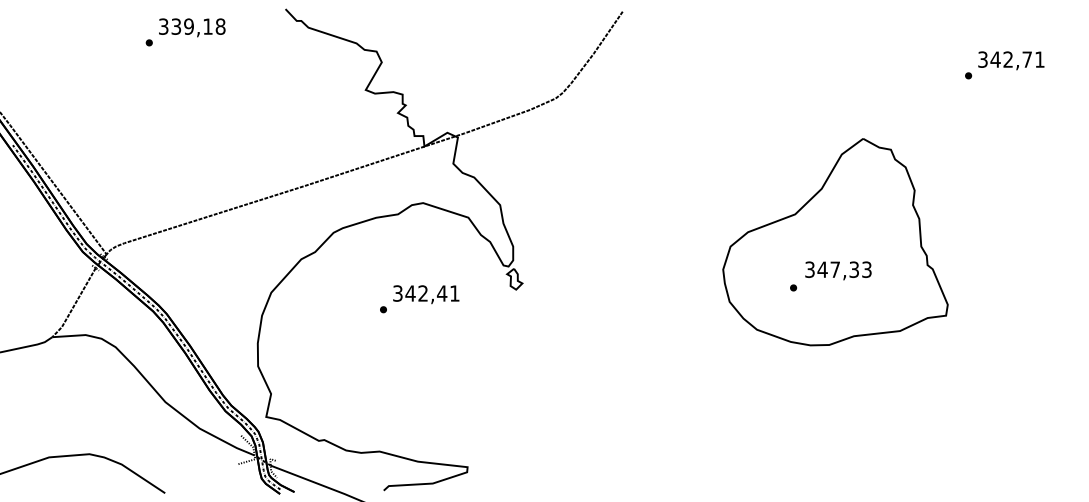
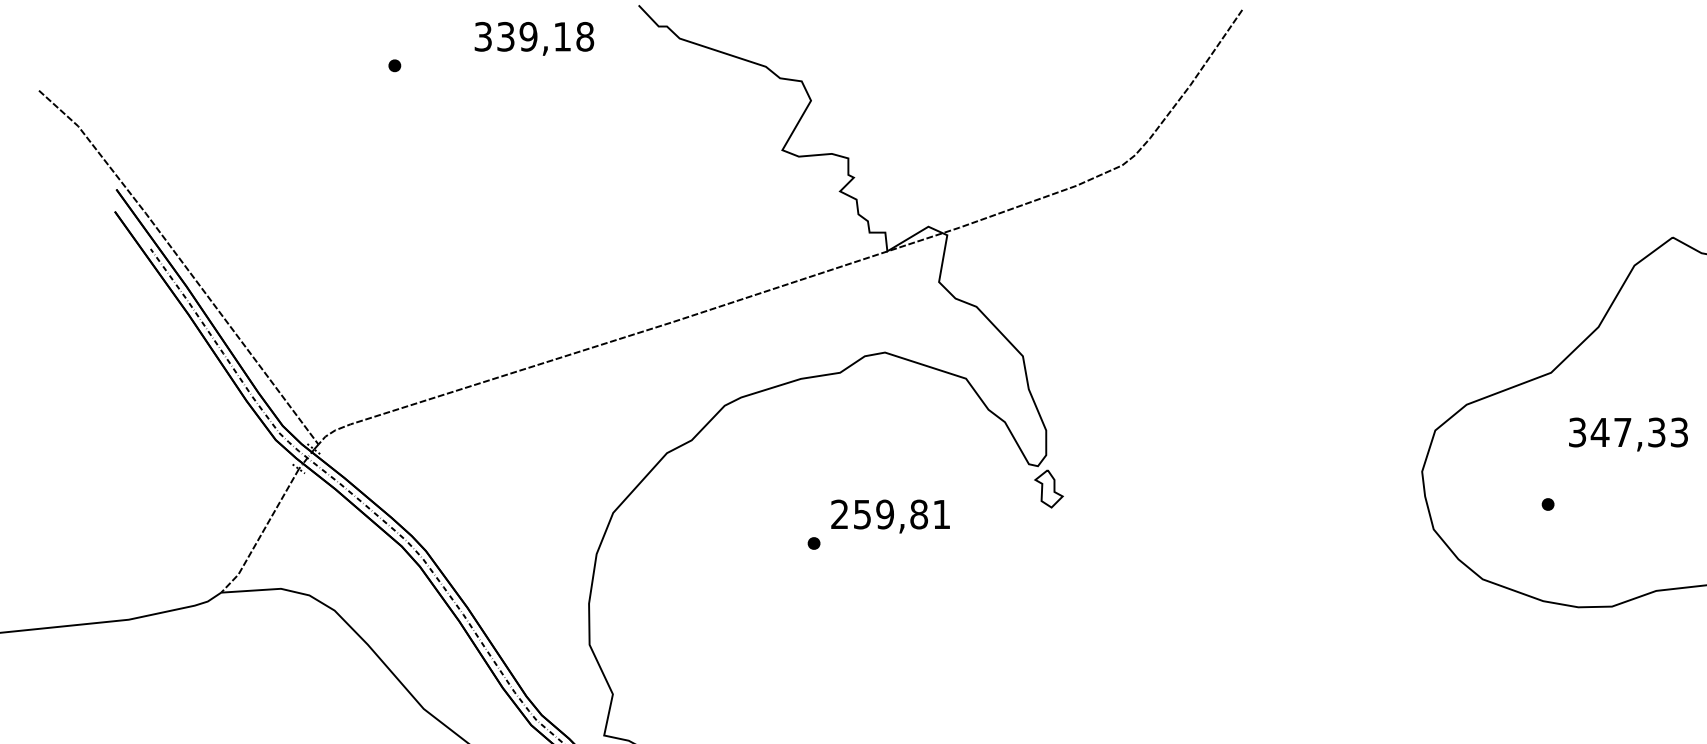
text: (192, 27) -> (534, 38), moved
text: (838, 270) -> (1628, 433), moved
text: (420, 293) -> (880, 514), 342,41 -> 259,81

